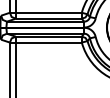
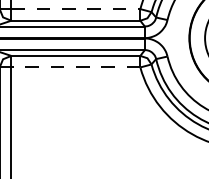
line: (48, 12) -> (75, 8), solid -> dashed
line: (48, 42) -> (75, 67), solid -> dashed

